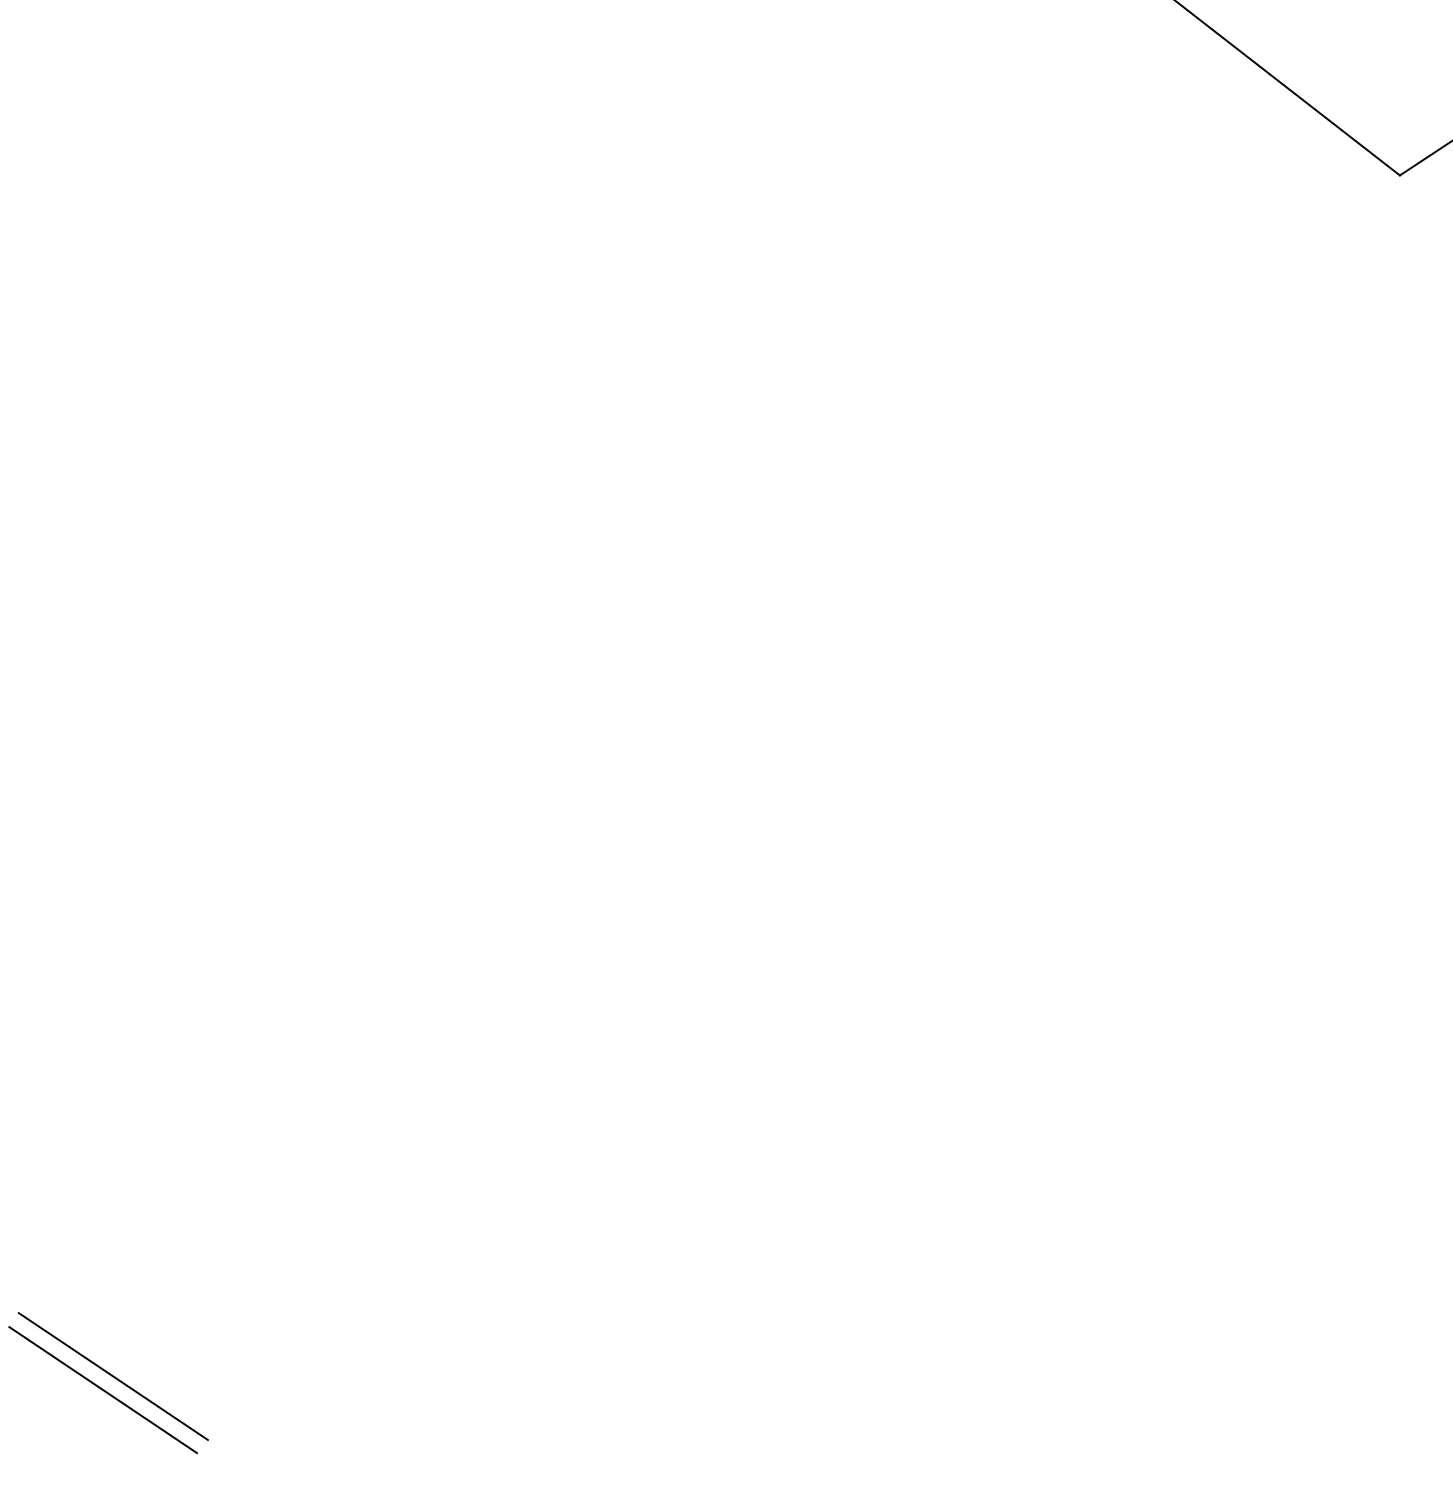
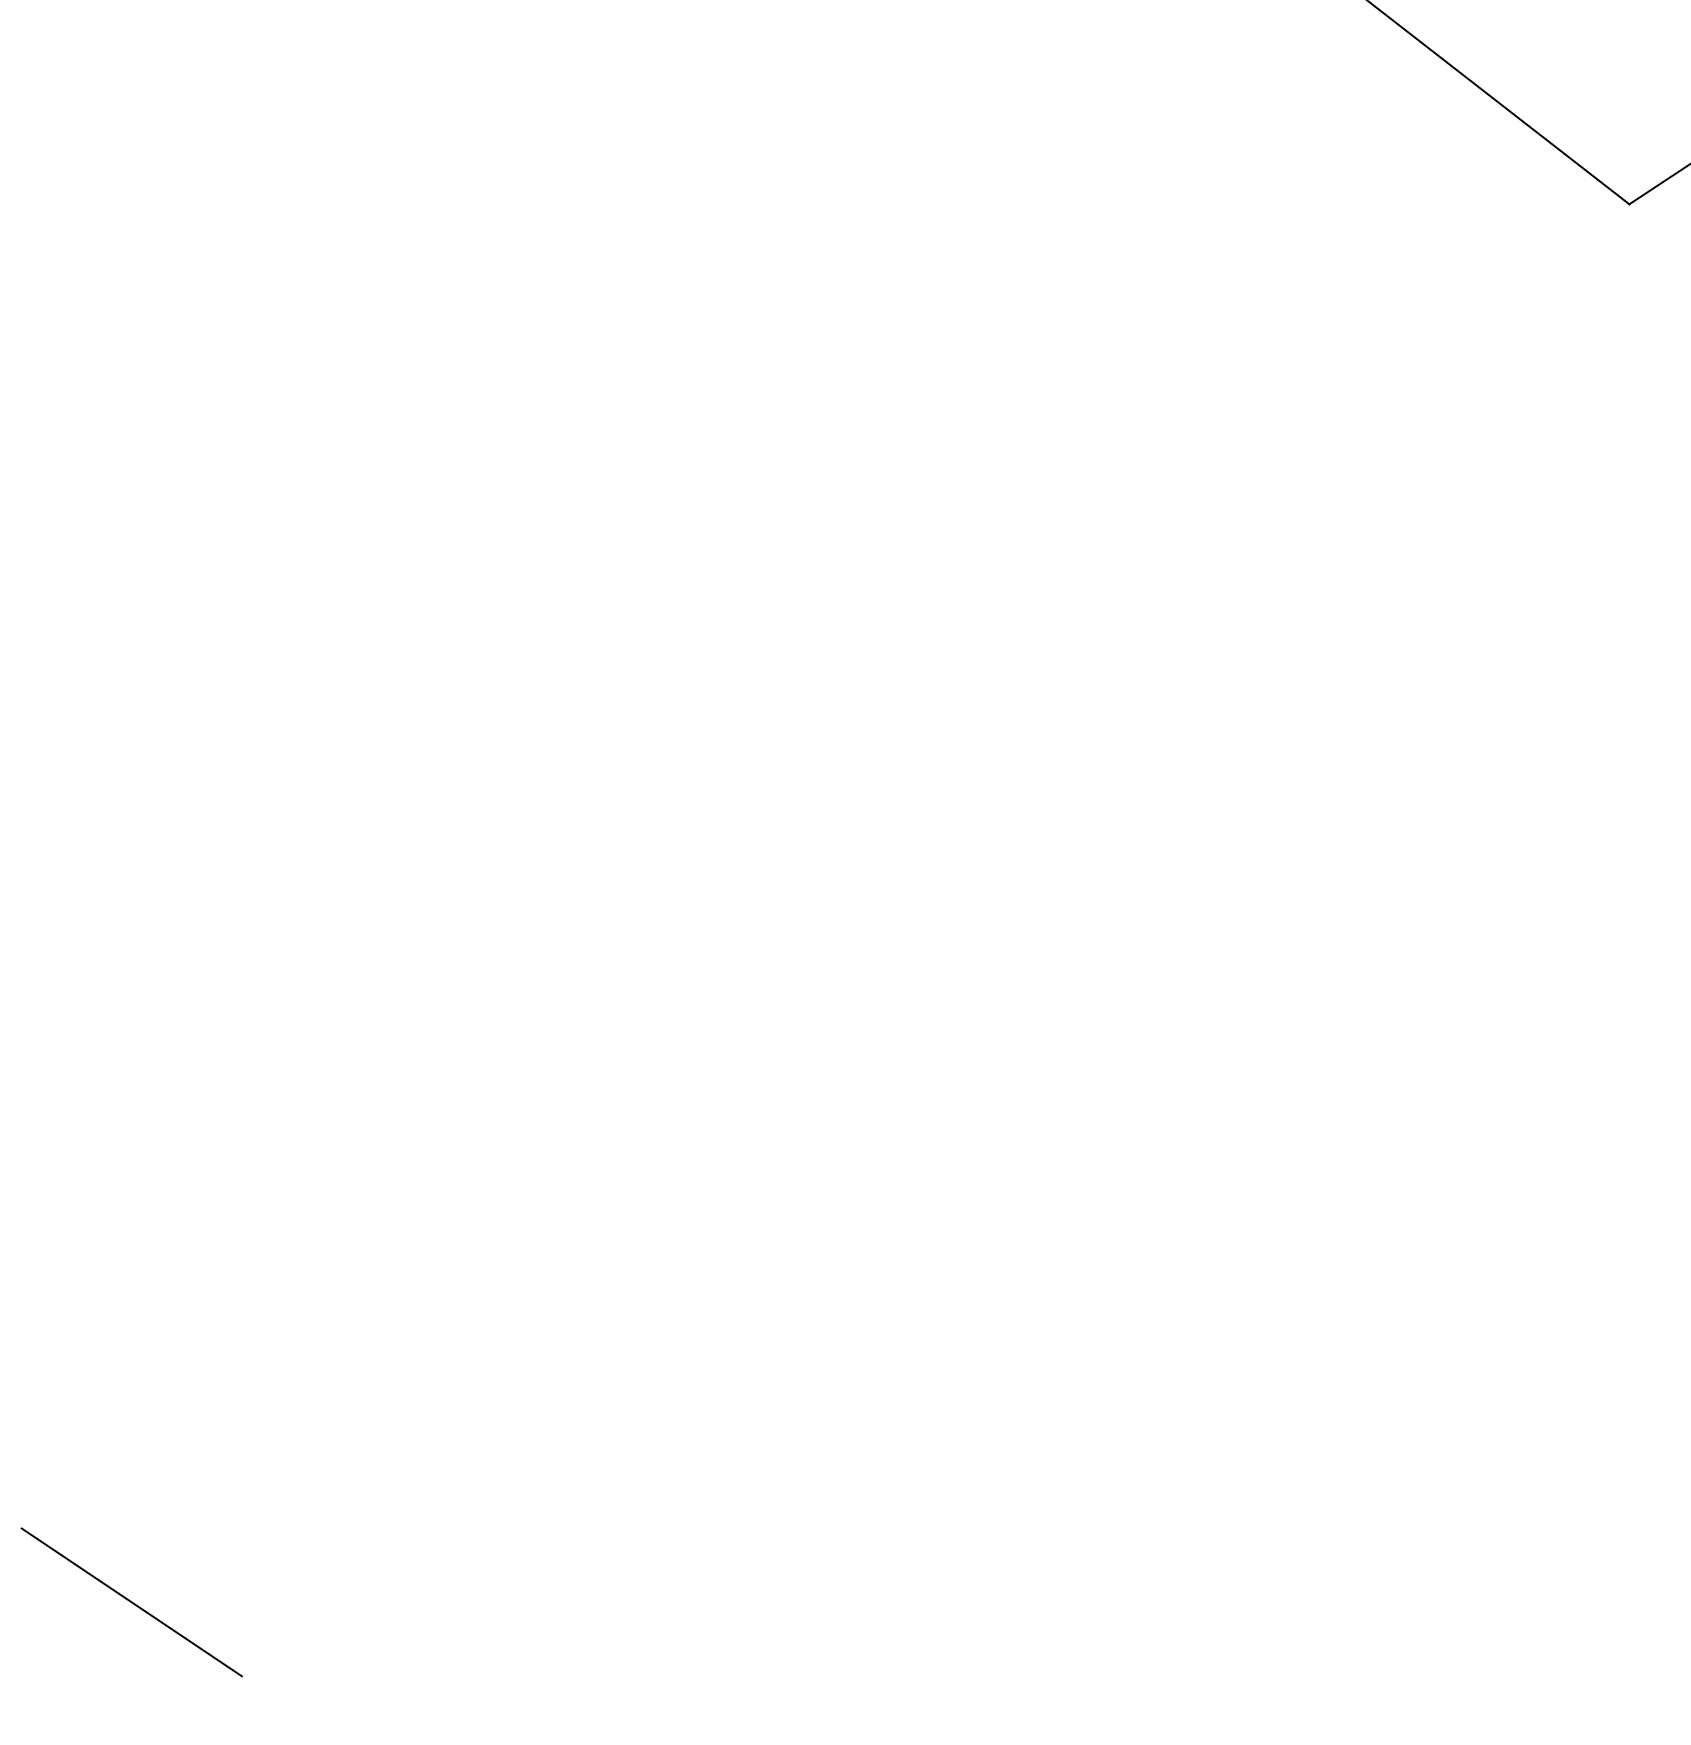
line: (102, 1389) -> (119, 1617), removed

